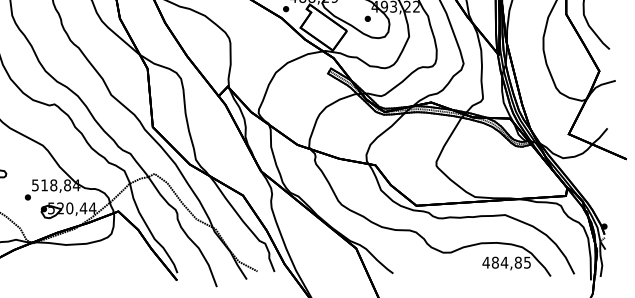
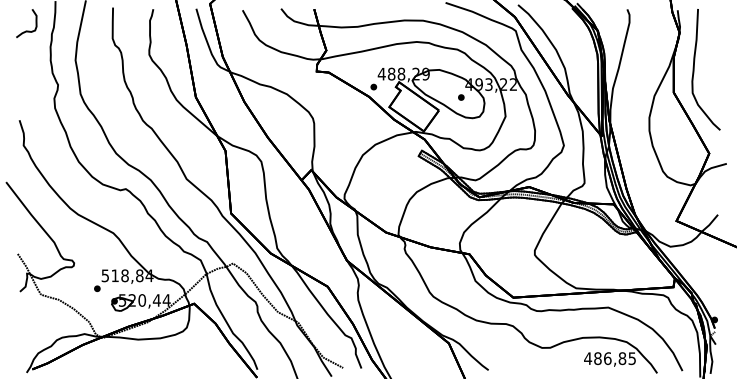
text: (504, 262) -> (607, 358), 484,85 -> 486,85

